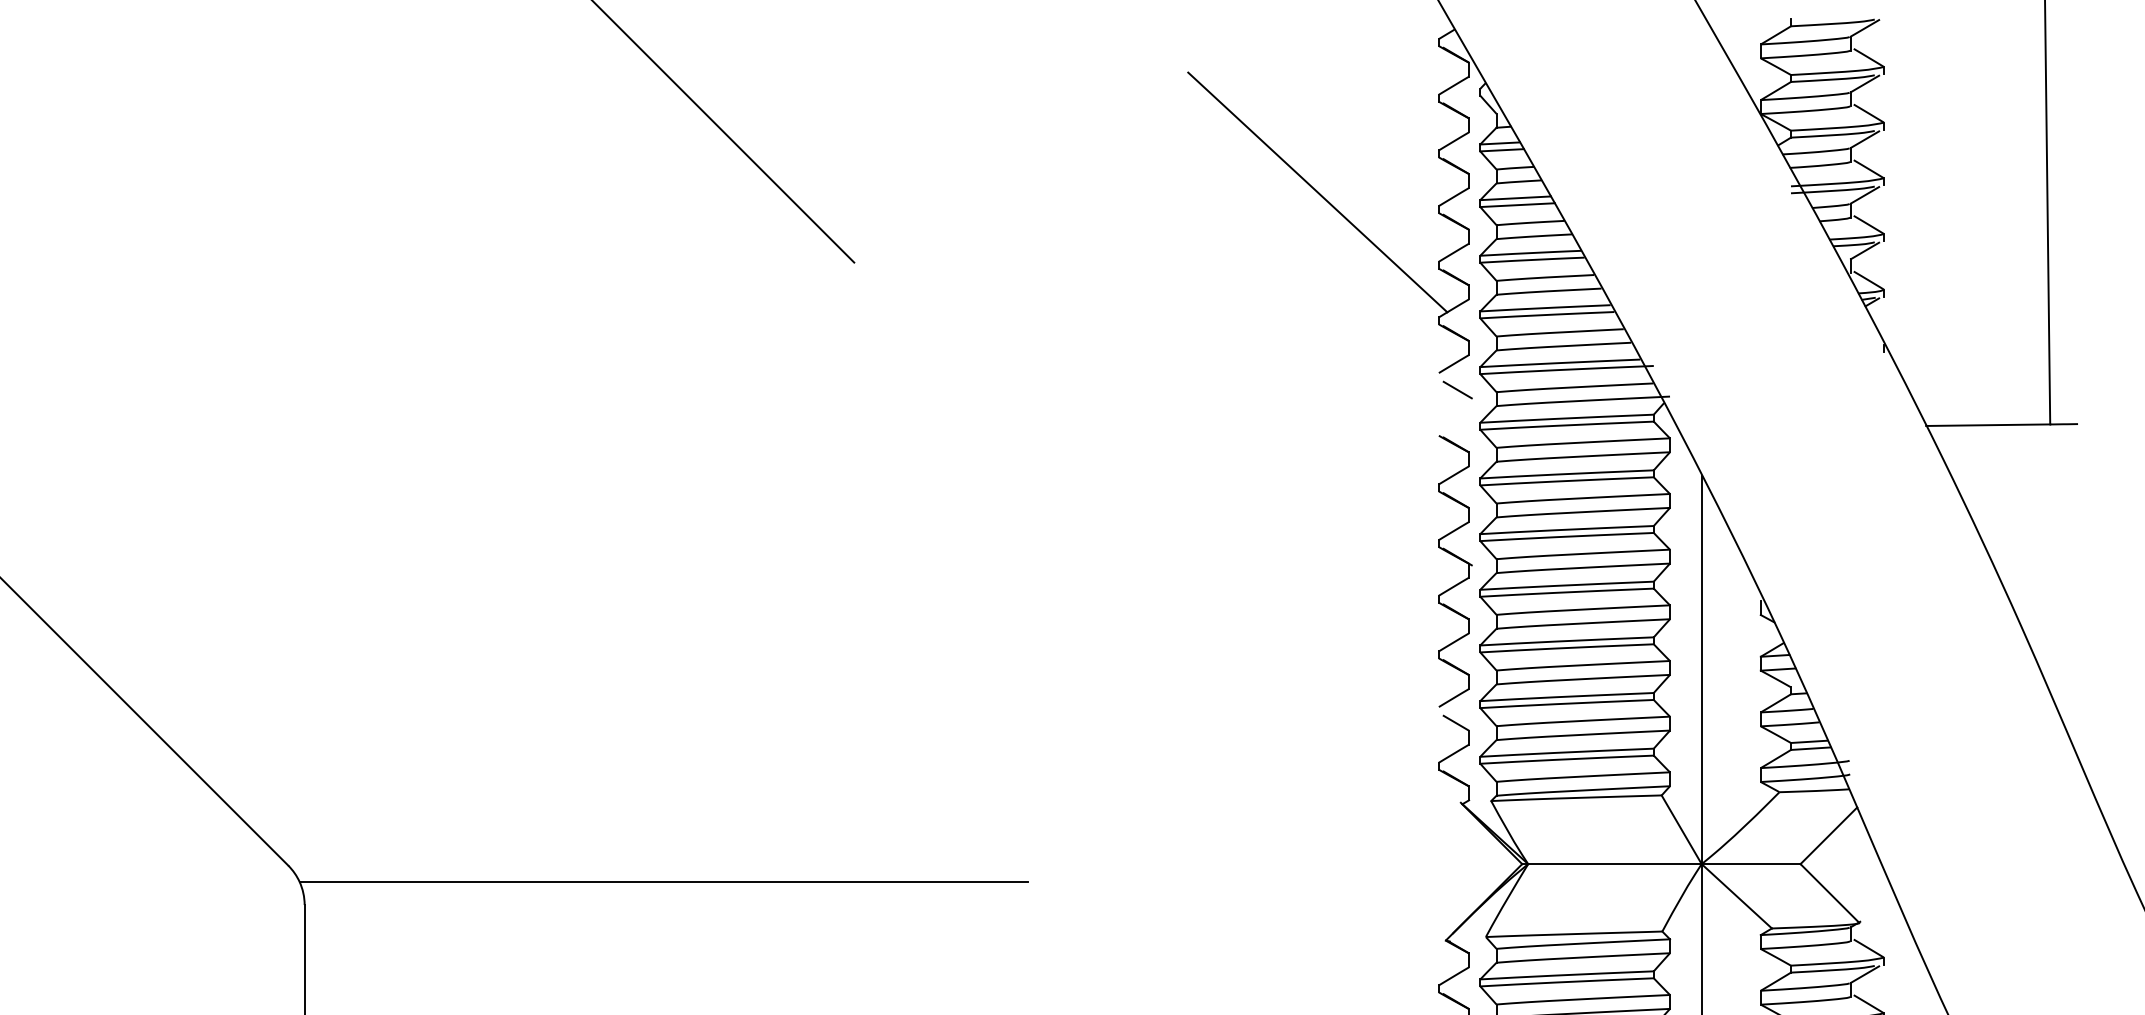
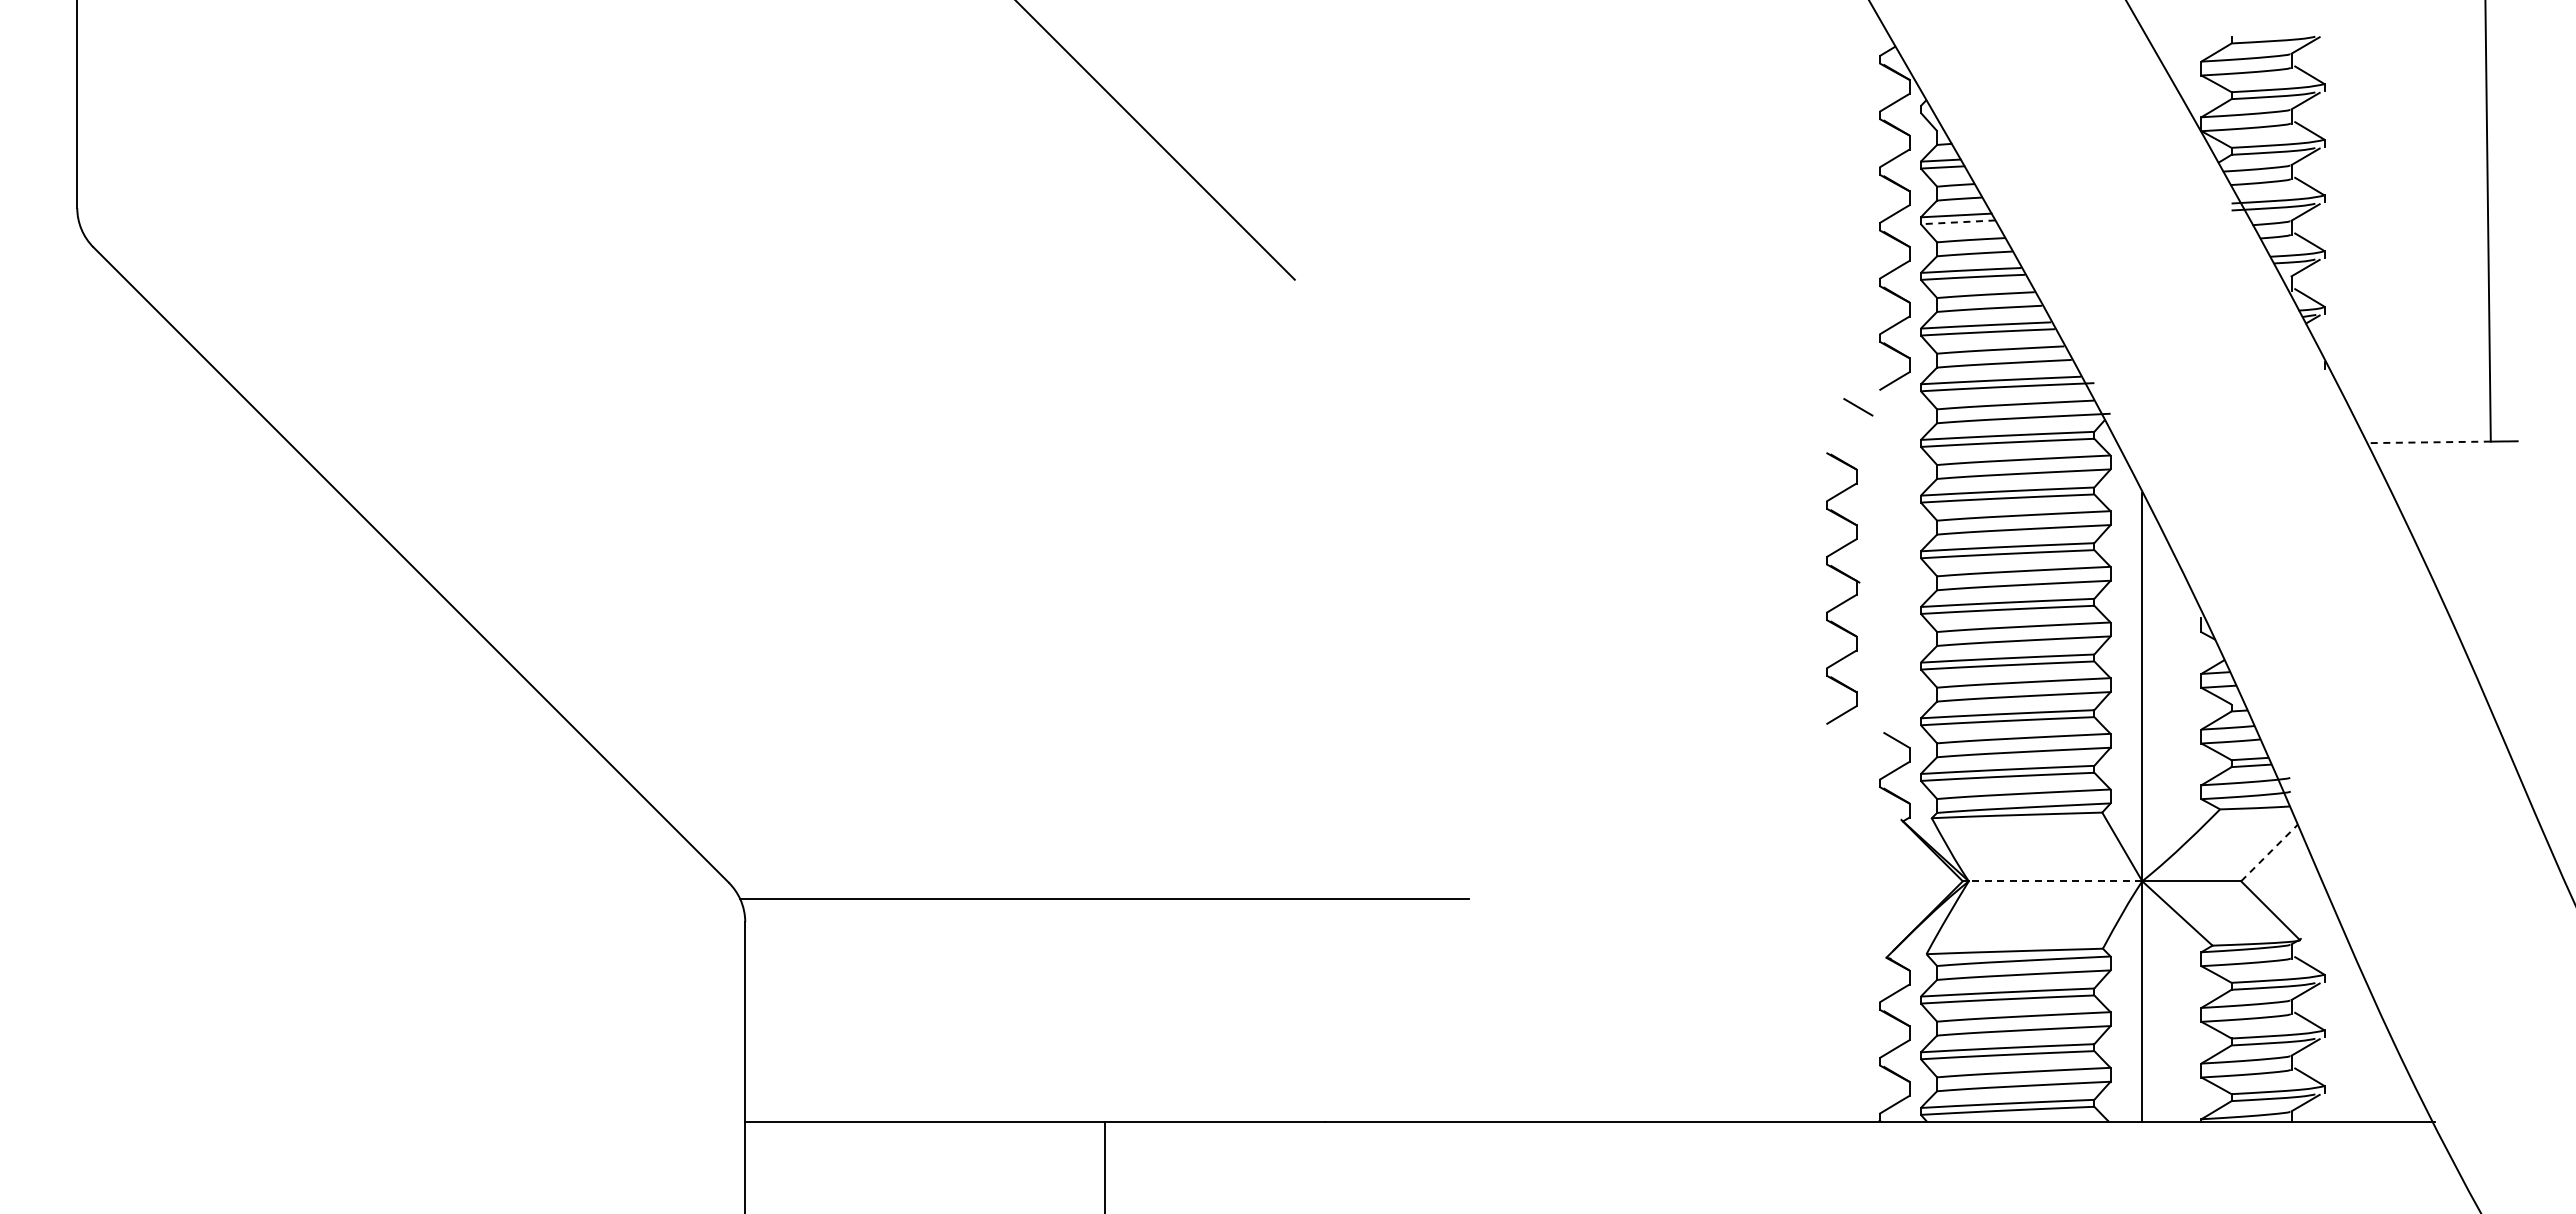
line: (1316, 192) -> (1757, 209), removed
line: (1516, 205) -> (1957, 222), solid -> dashed
line: (1457, 390) -> (1858, 407), moved
line: (1987, 425) -> (2428, 442), solid -> dashed
part: (1460, 581) -> (1848, 598), moved
line: (1828, 835) -> (2269, 852), solid -> dashed
line: (1614, 864) -> (2055, 881), solid -> dashed

